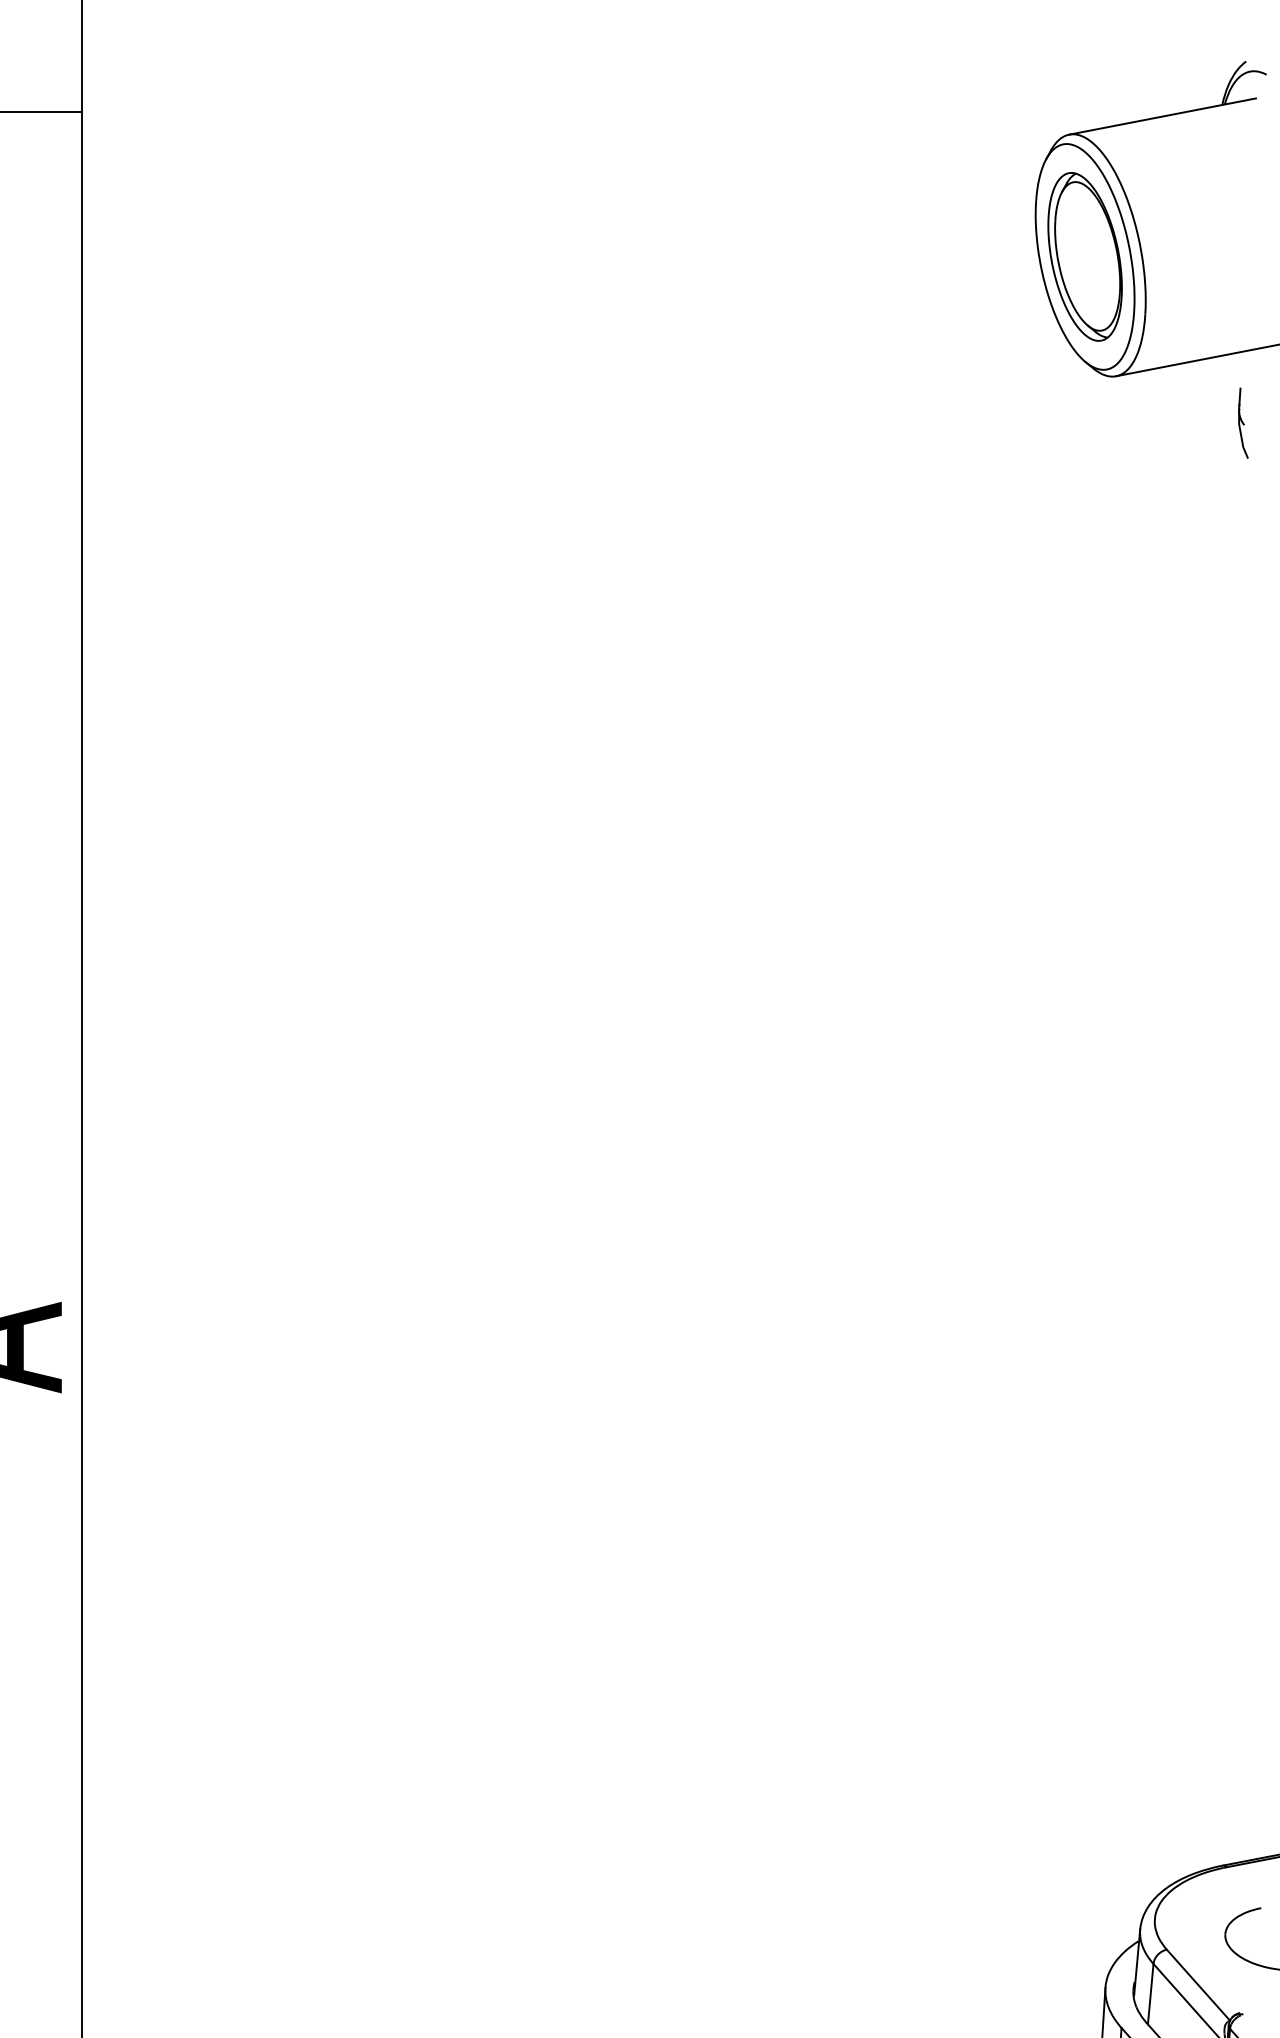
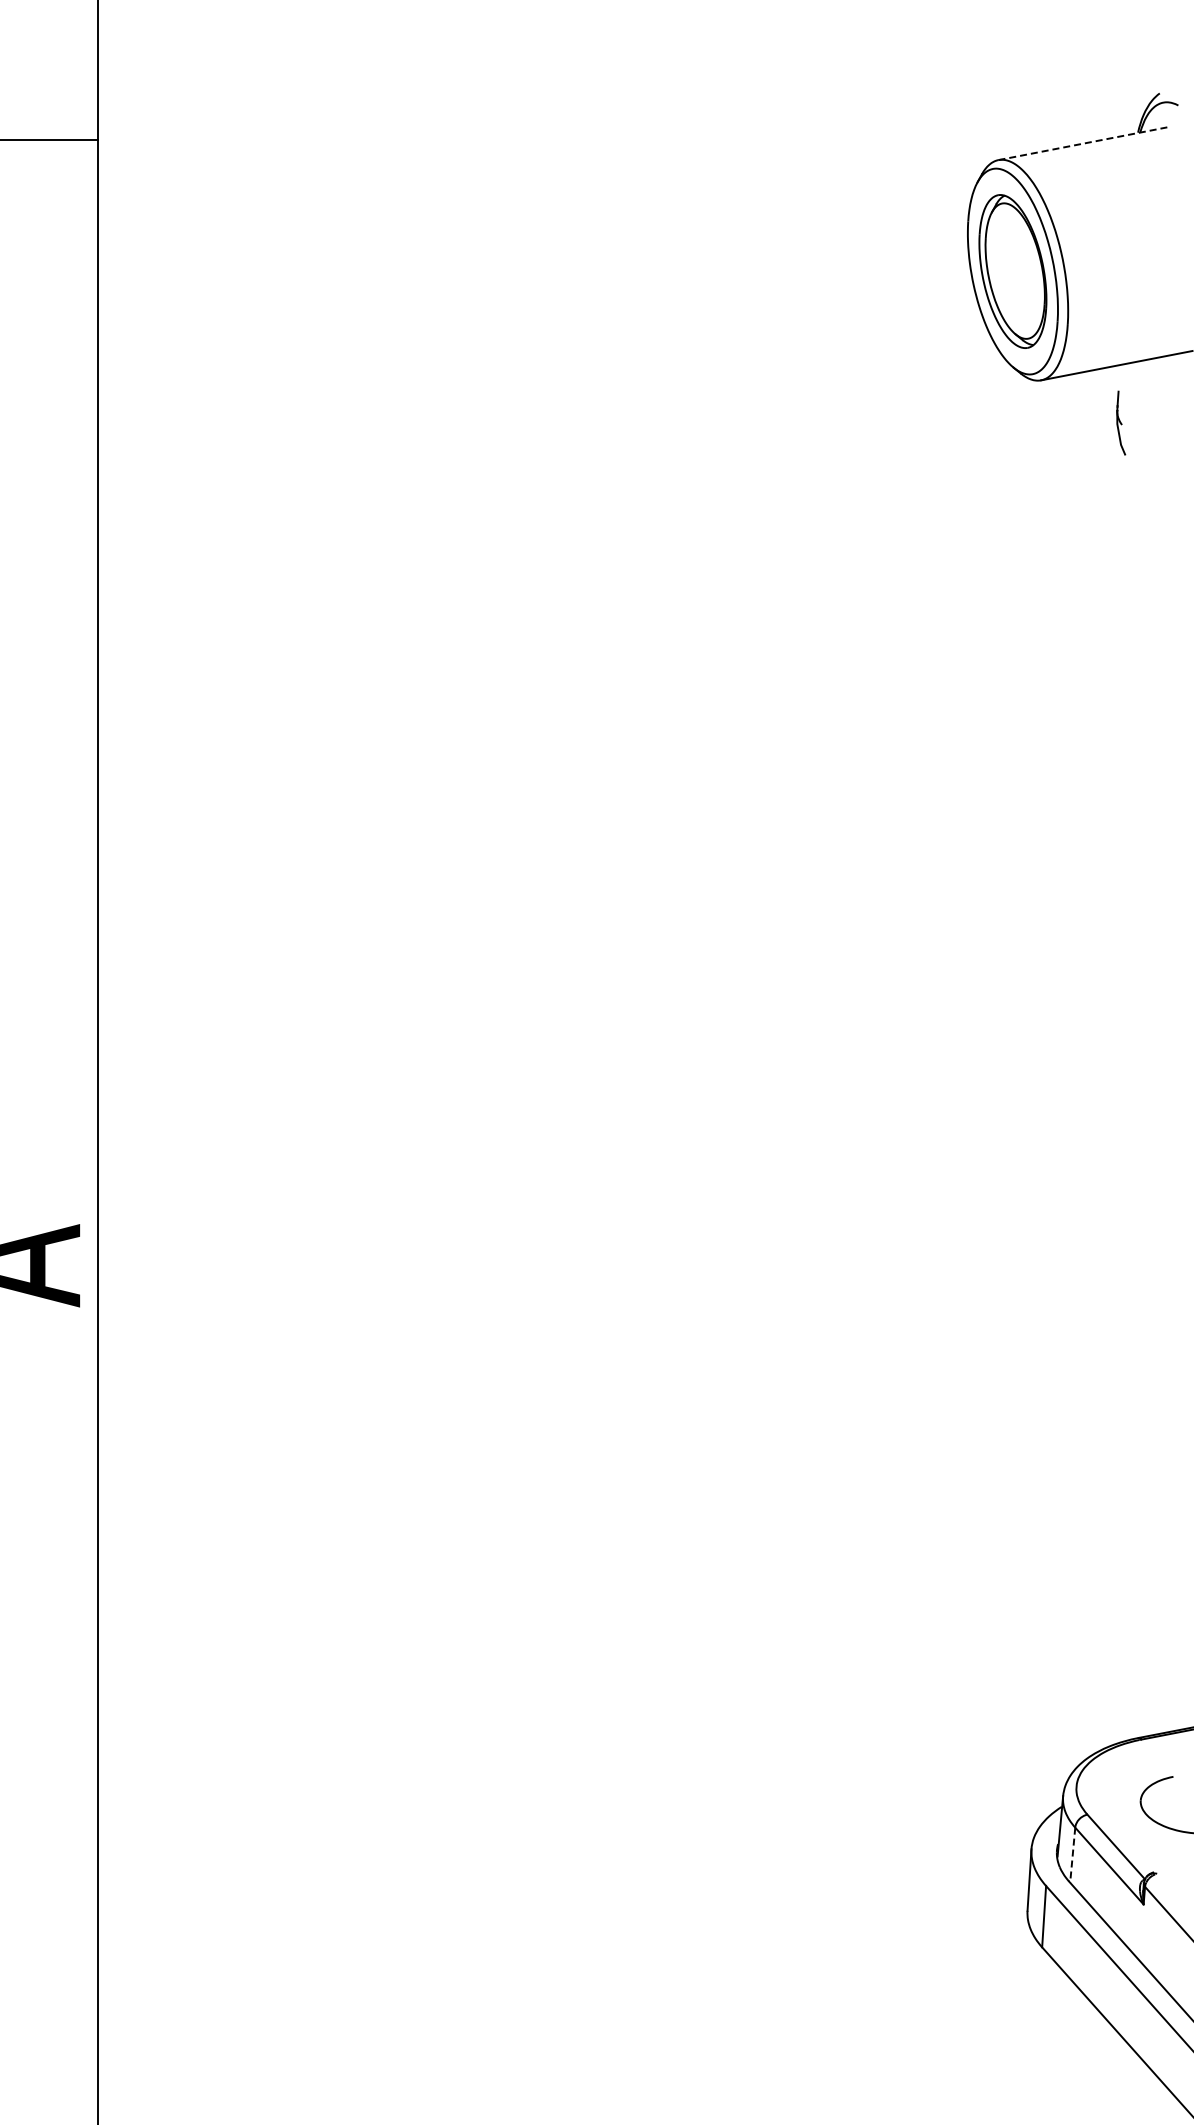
line: (1162, 116) -> (1083, 143), solid -> dashed
part: (1243, 422) -> (1121, 422), moved
line: (1150, 1994) -> (1072, 1855), solid -> dashed

